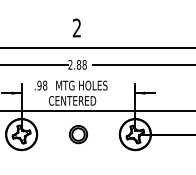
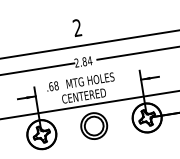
text: (84, 64) -> (89, 60), 2.88 -> 2.84
text: (39, 85) -> (51, 86), .98 -> .68
part: (78, 134) -> (94, 126), size x1.6

